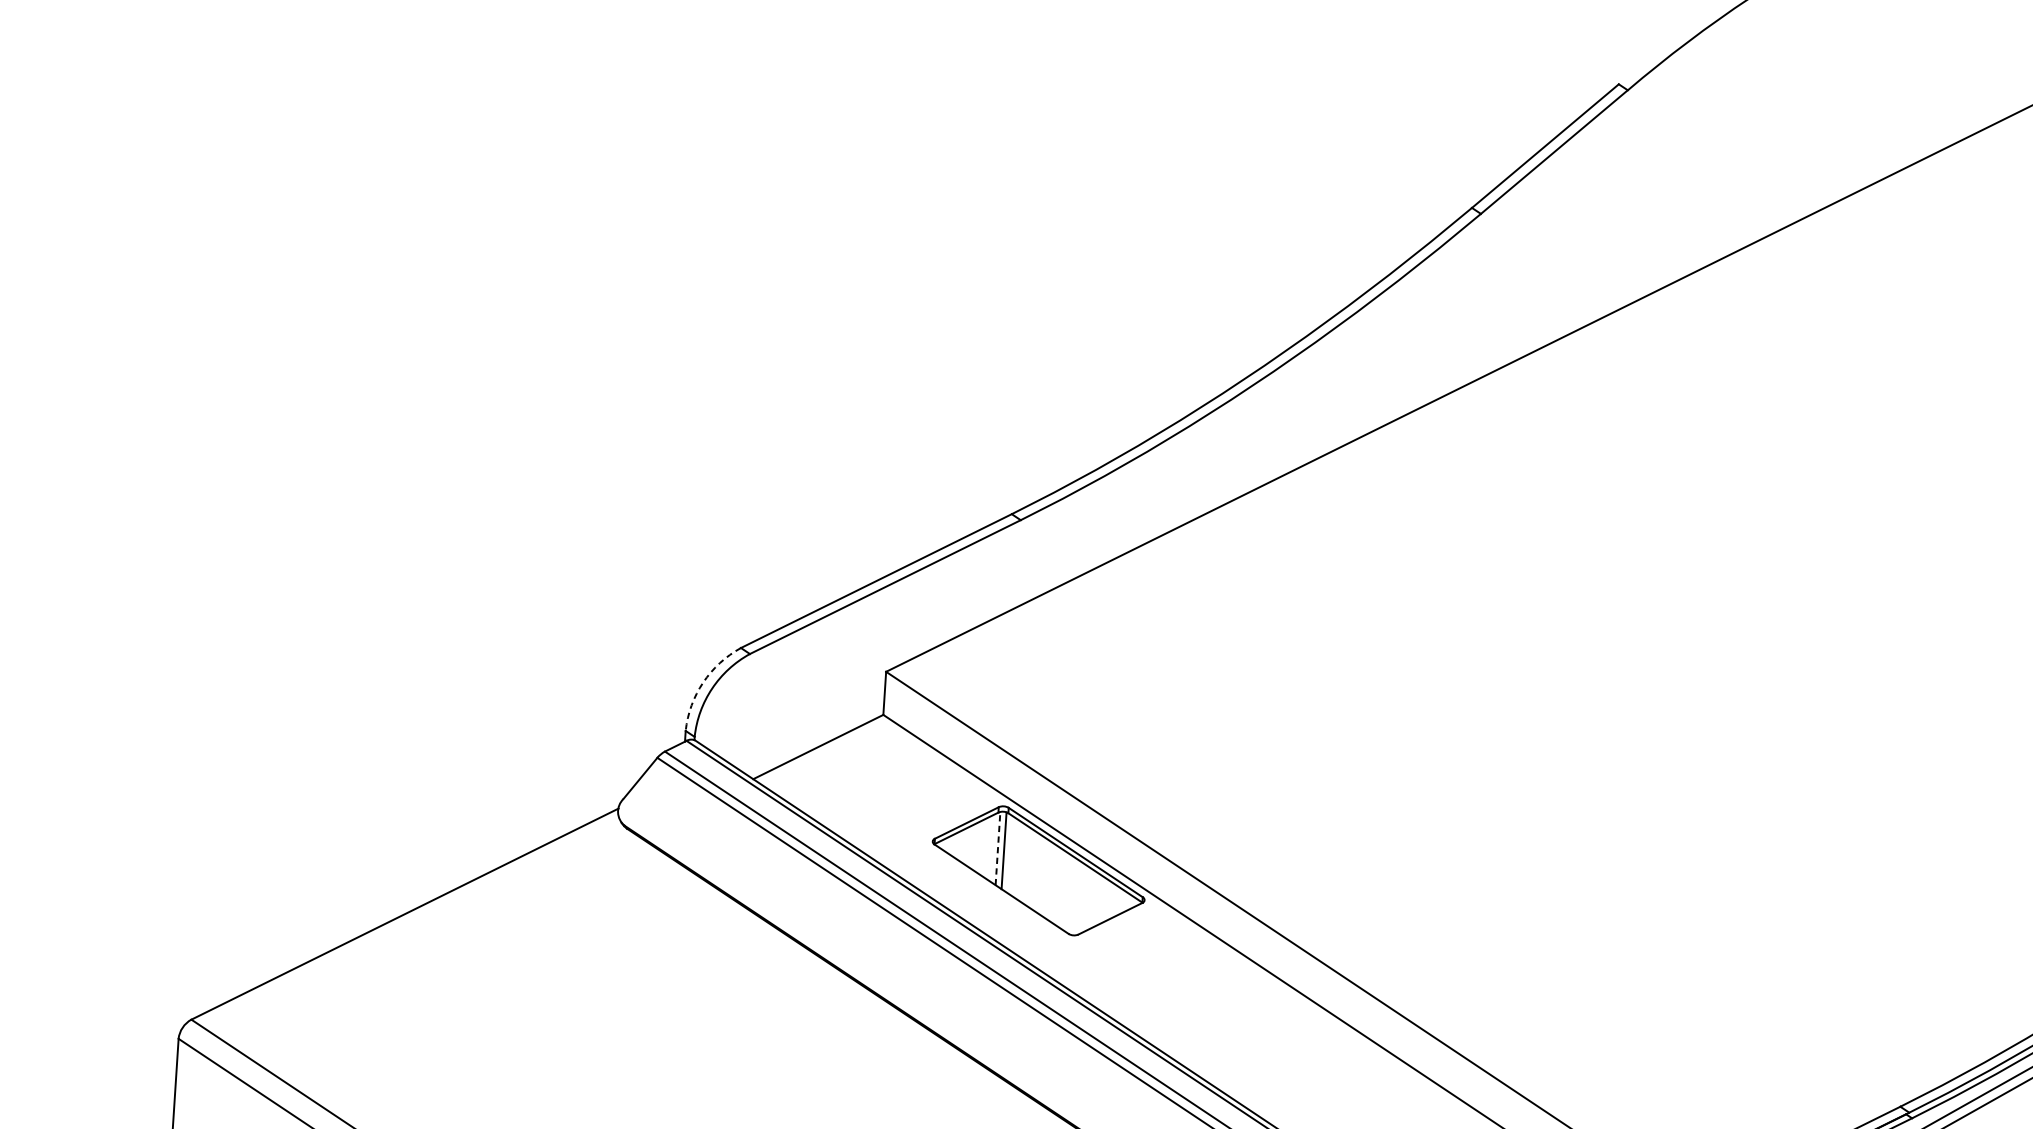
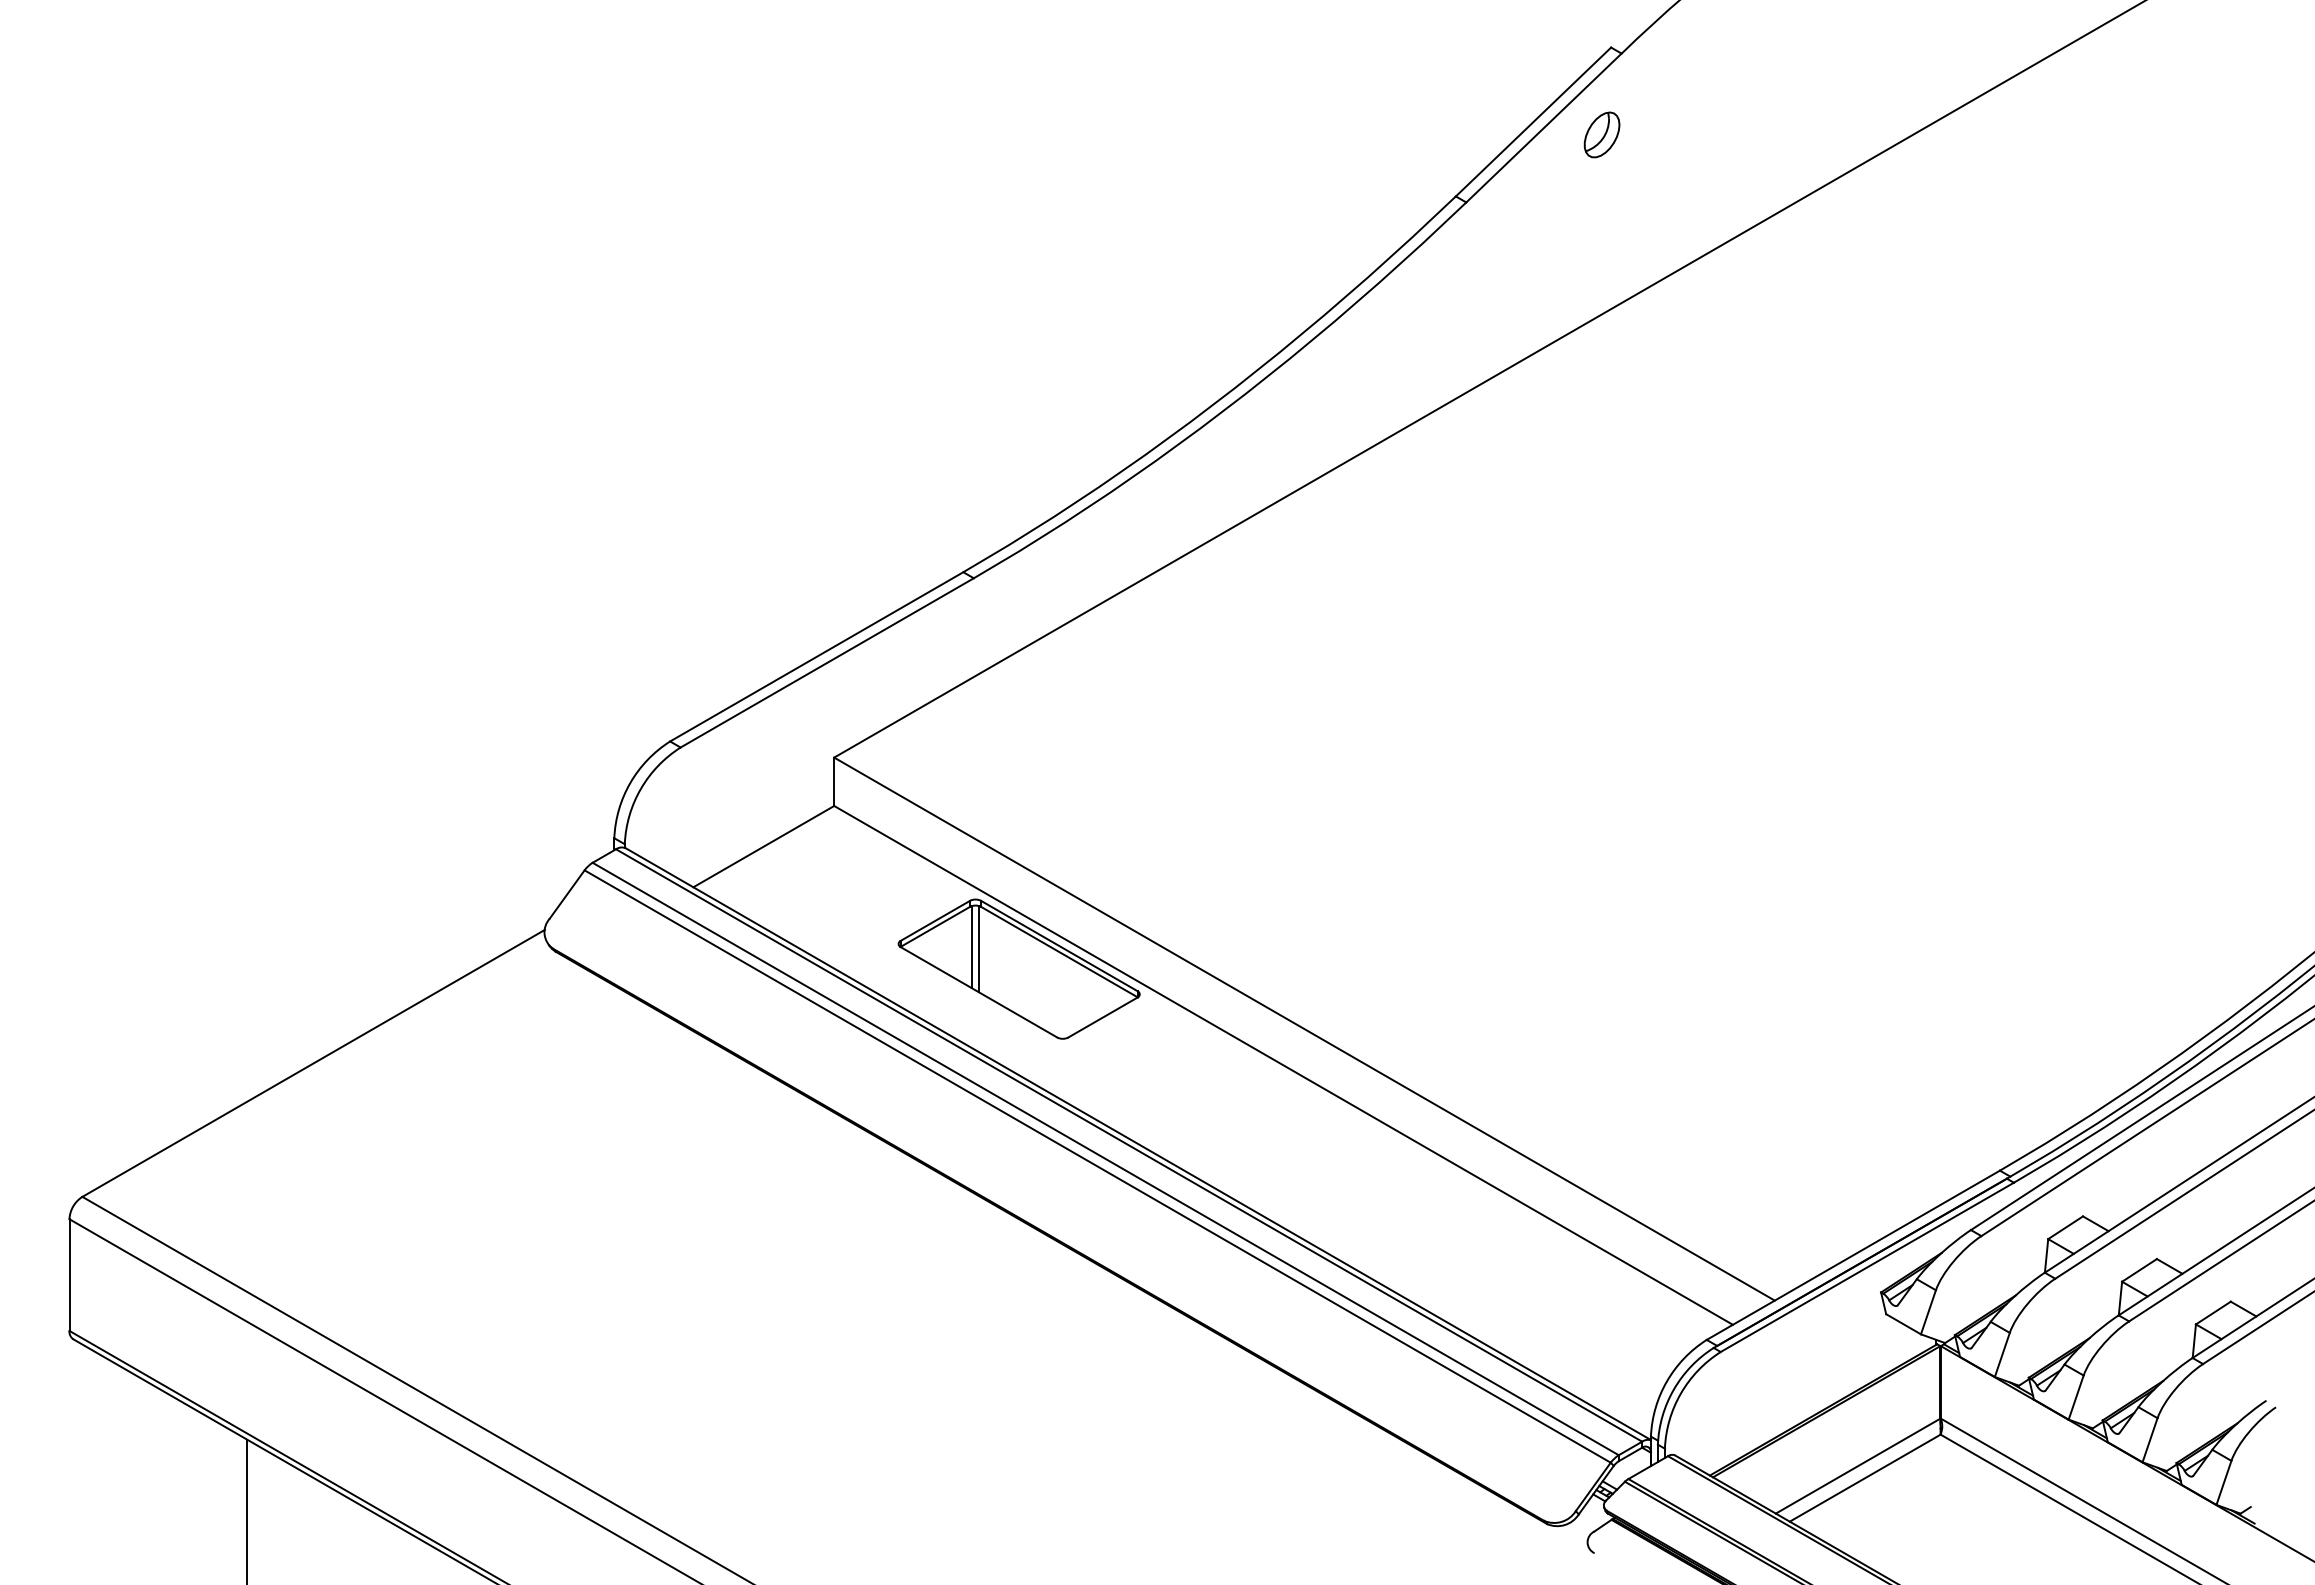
part: (1605, 161) -> (1601, 134), added
arc: (703, 682) -> (630, 782), dashed -> solid
line: (998, 847) -> (972, 946), dashed -> solid

